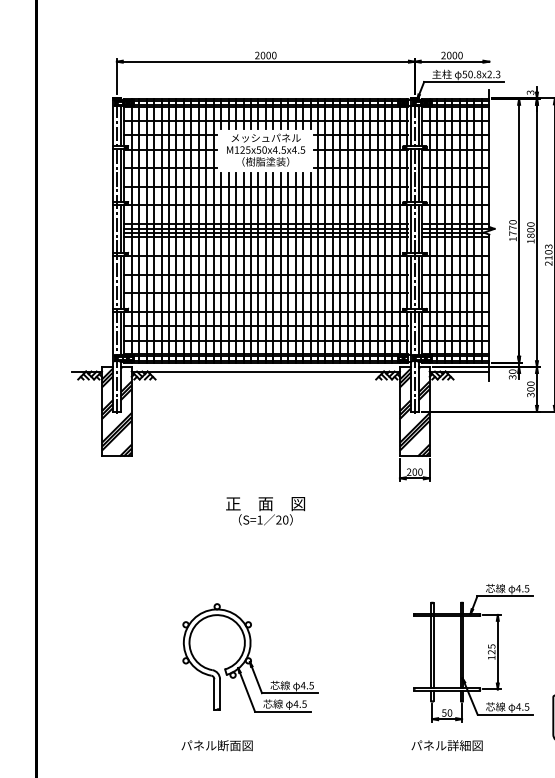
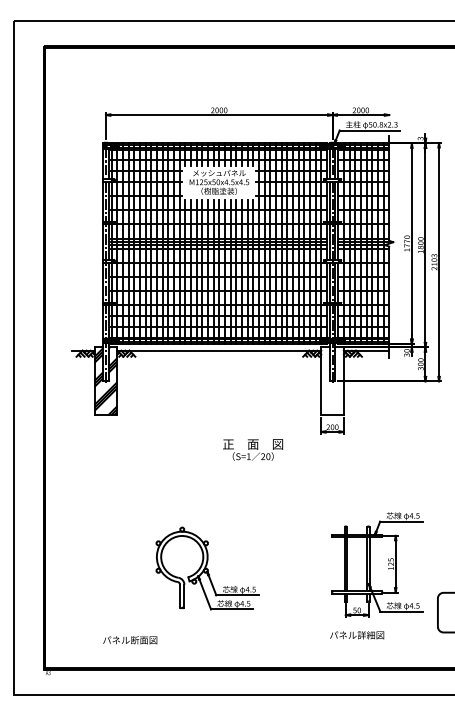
hatch: (414, 411) -> (332, 381), removed
text: (266, 510) -> (253, 449), moved
text: (217, 745) -> (130, 640), moved

